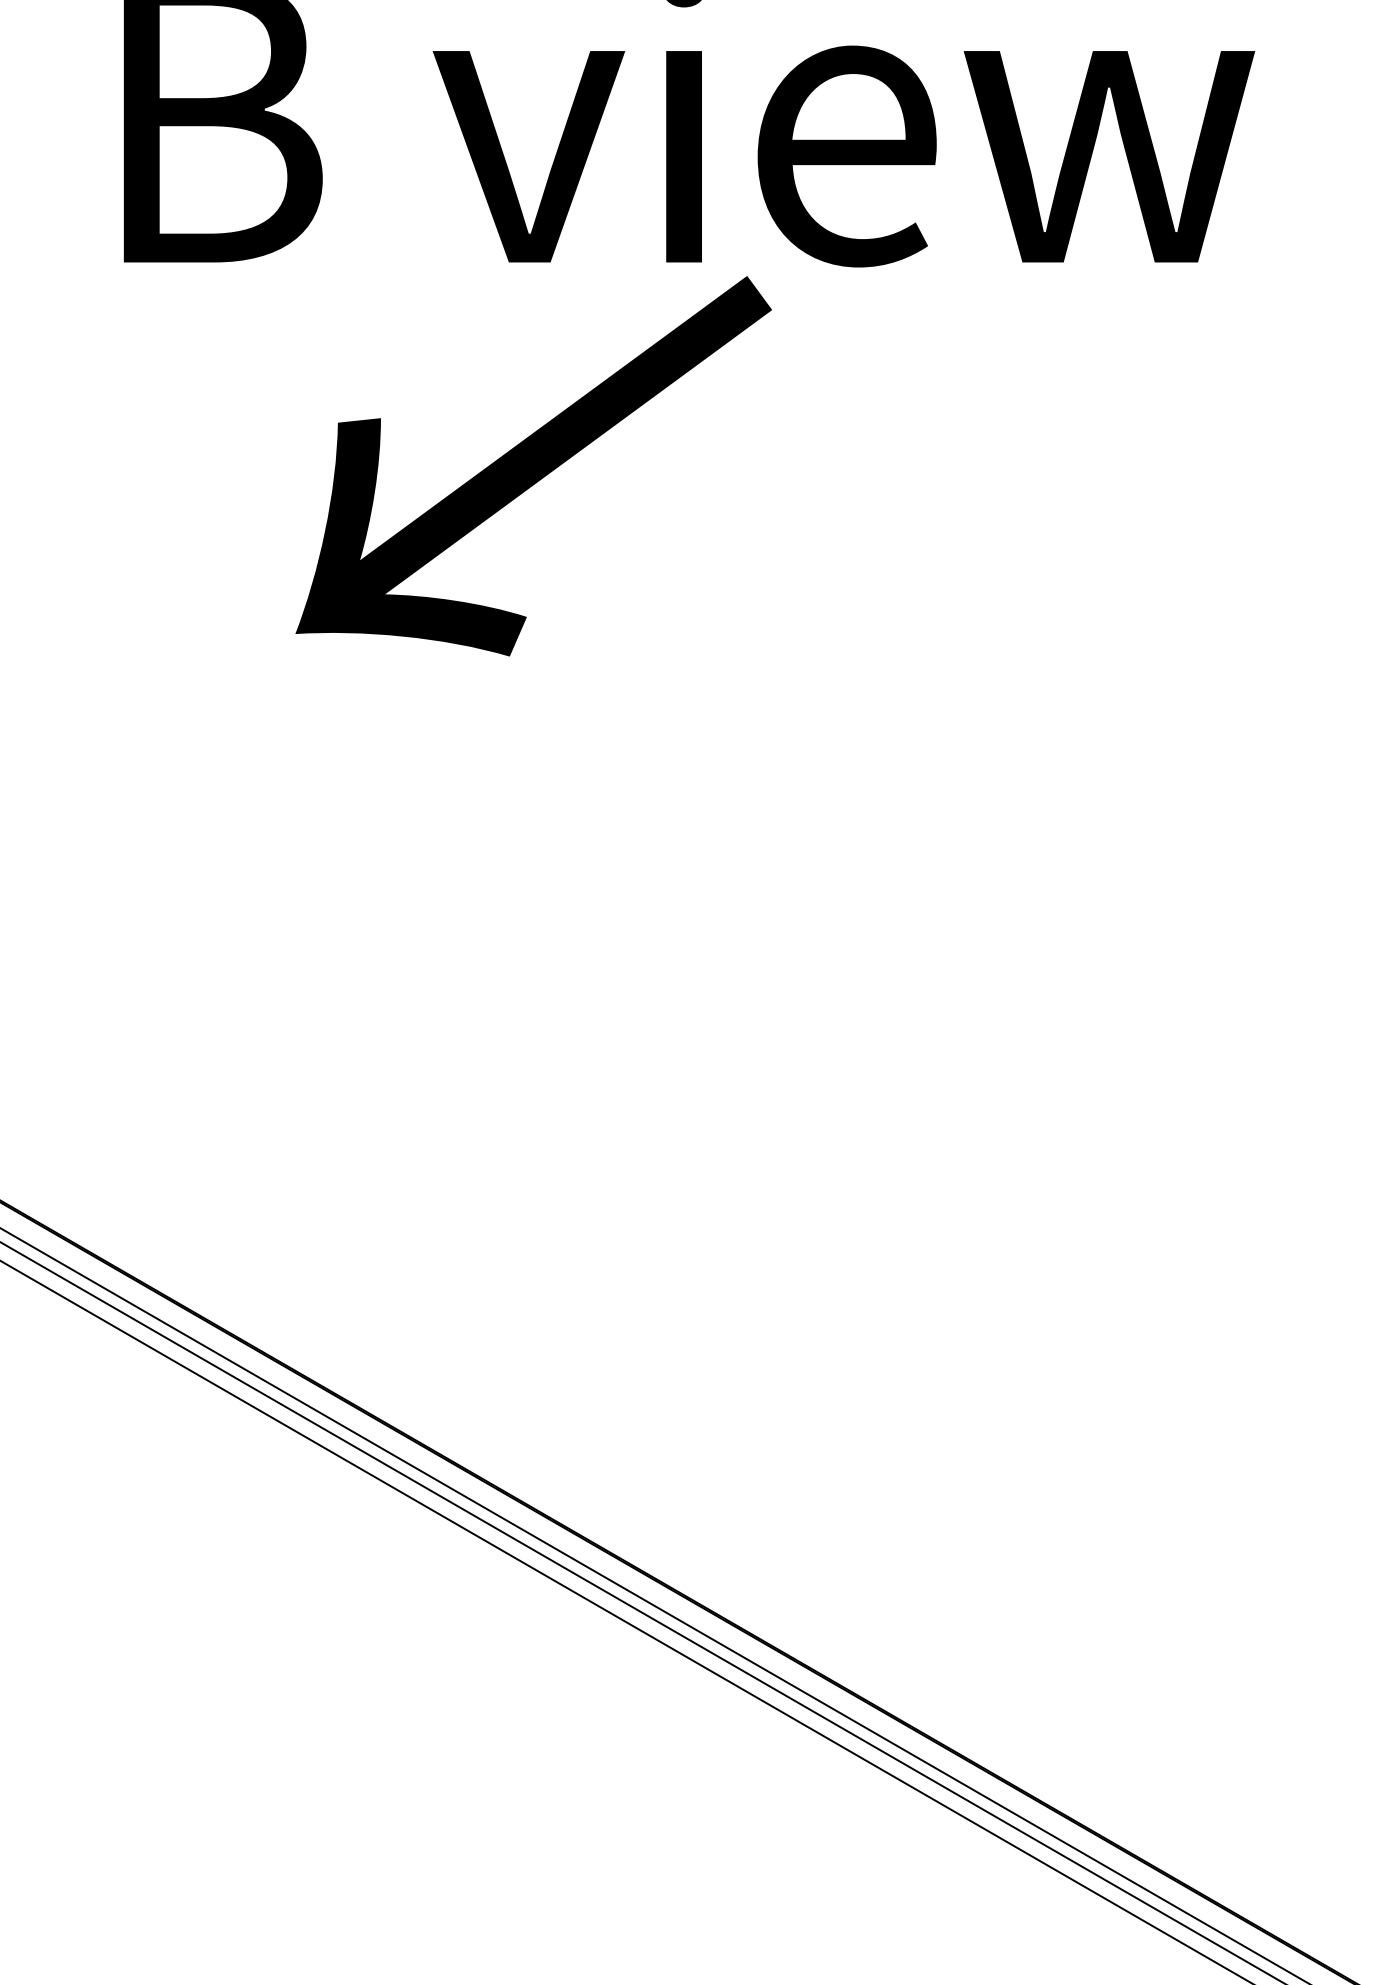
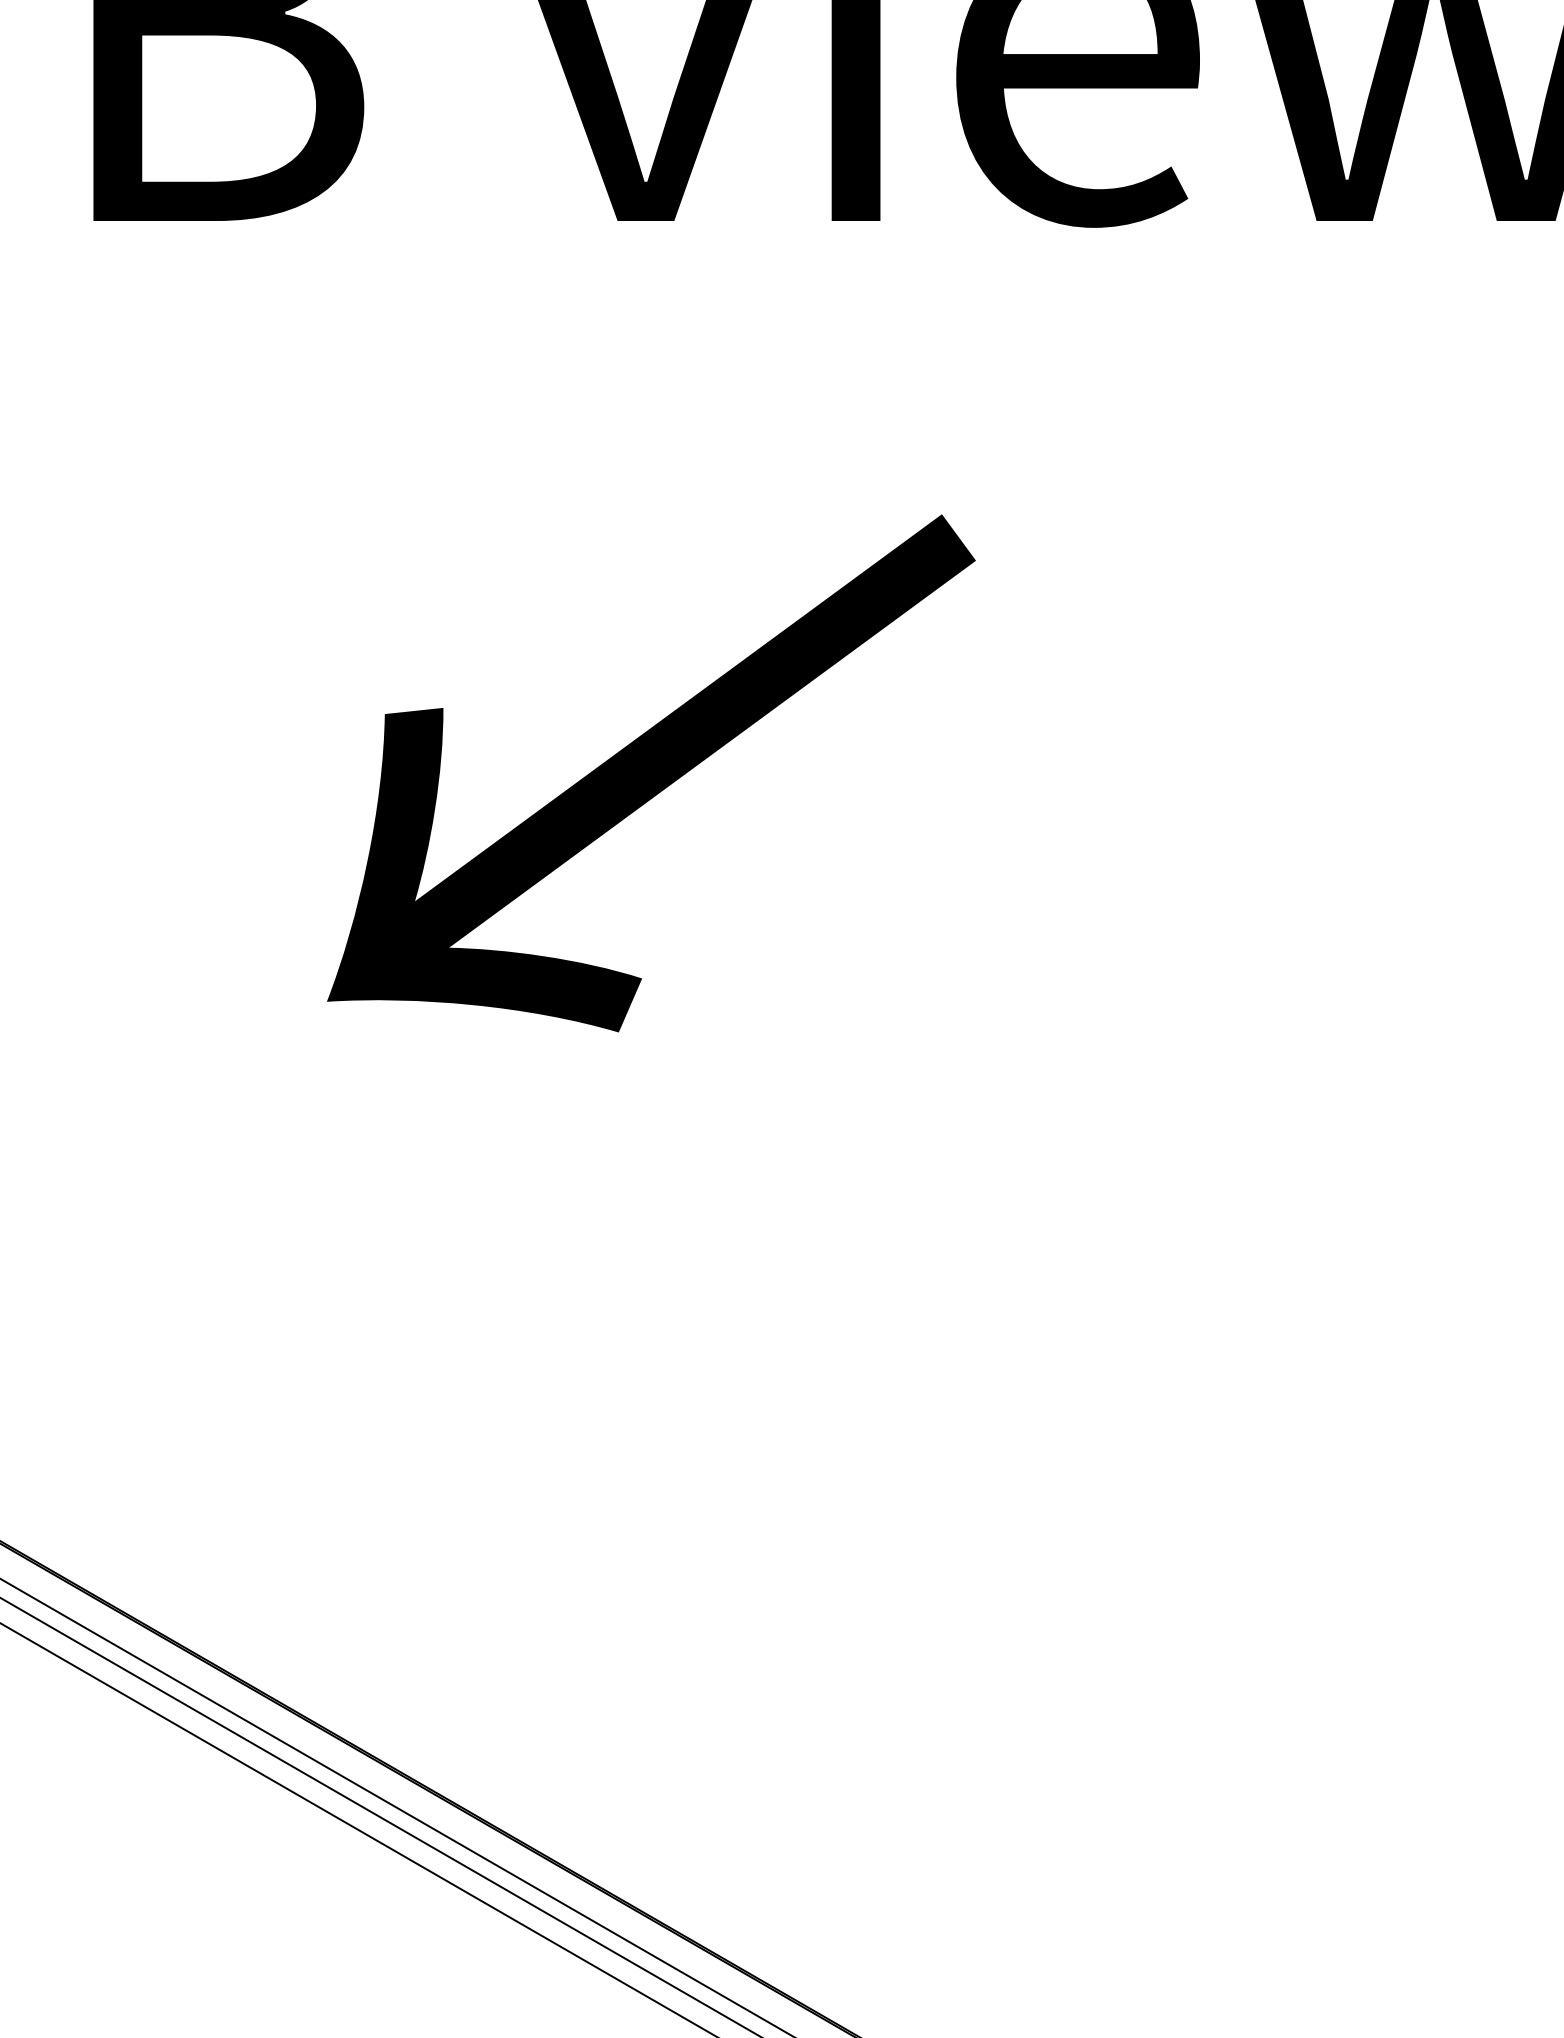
text: (533, 466) -> (651, 773), moved

